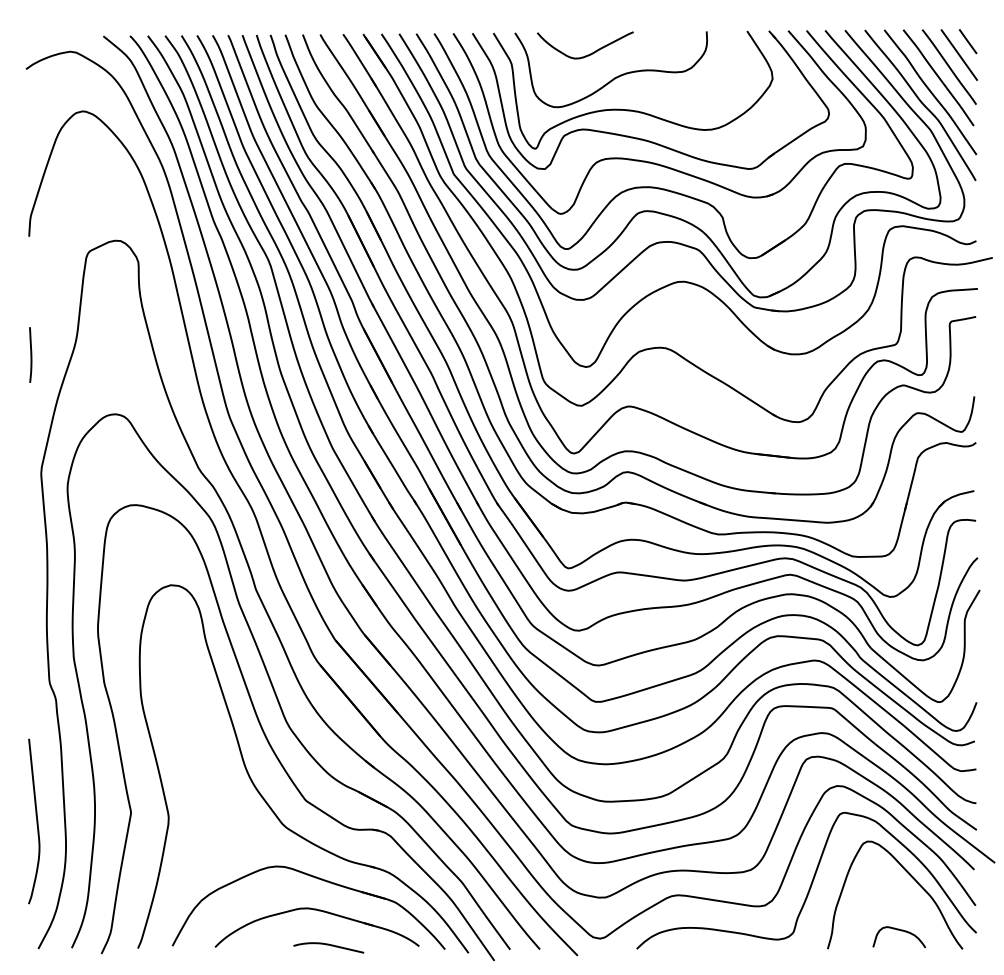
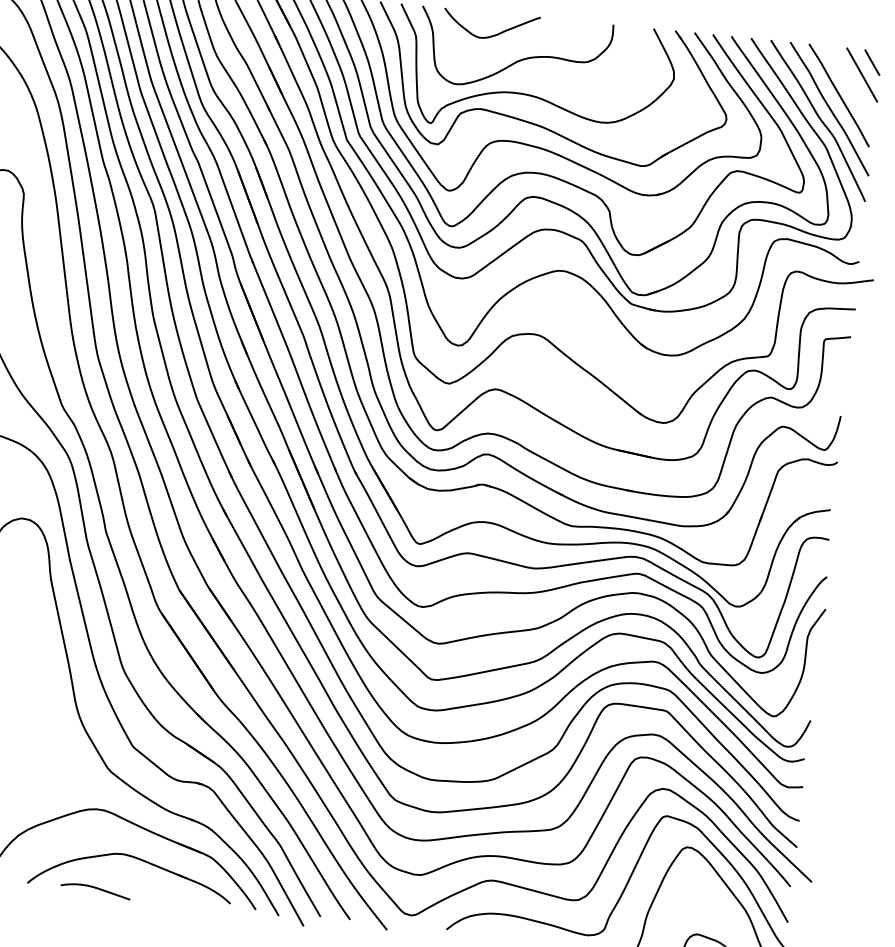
line: (948, 66) -> (850, 85), removed
curve: (328, 945) -> (95, 888), moved

